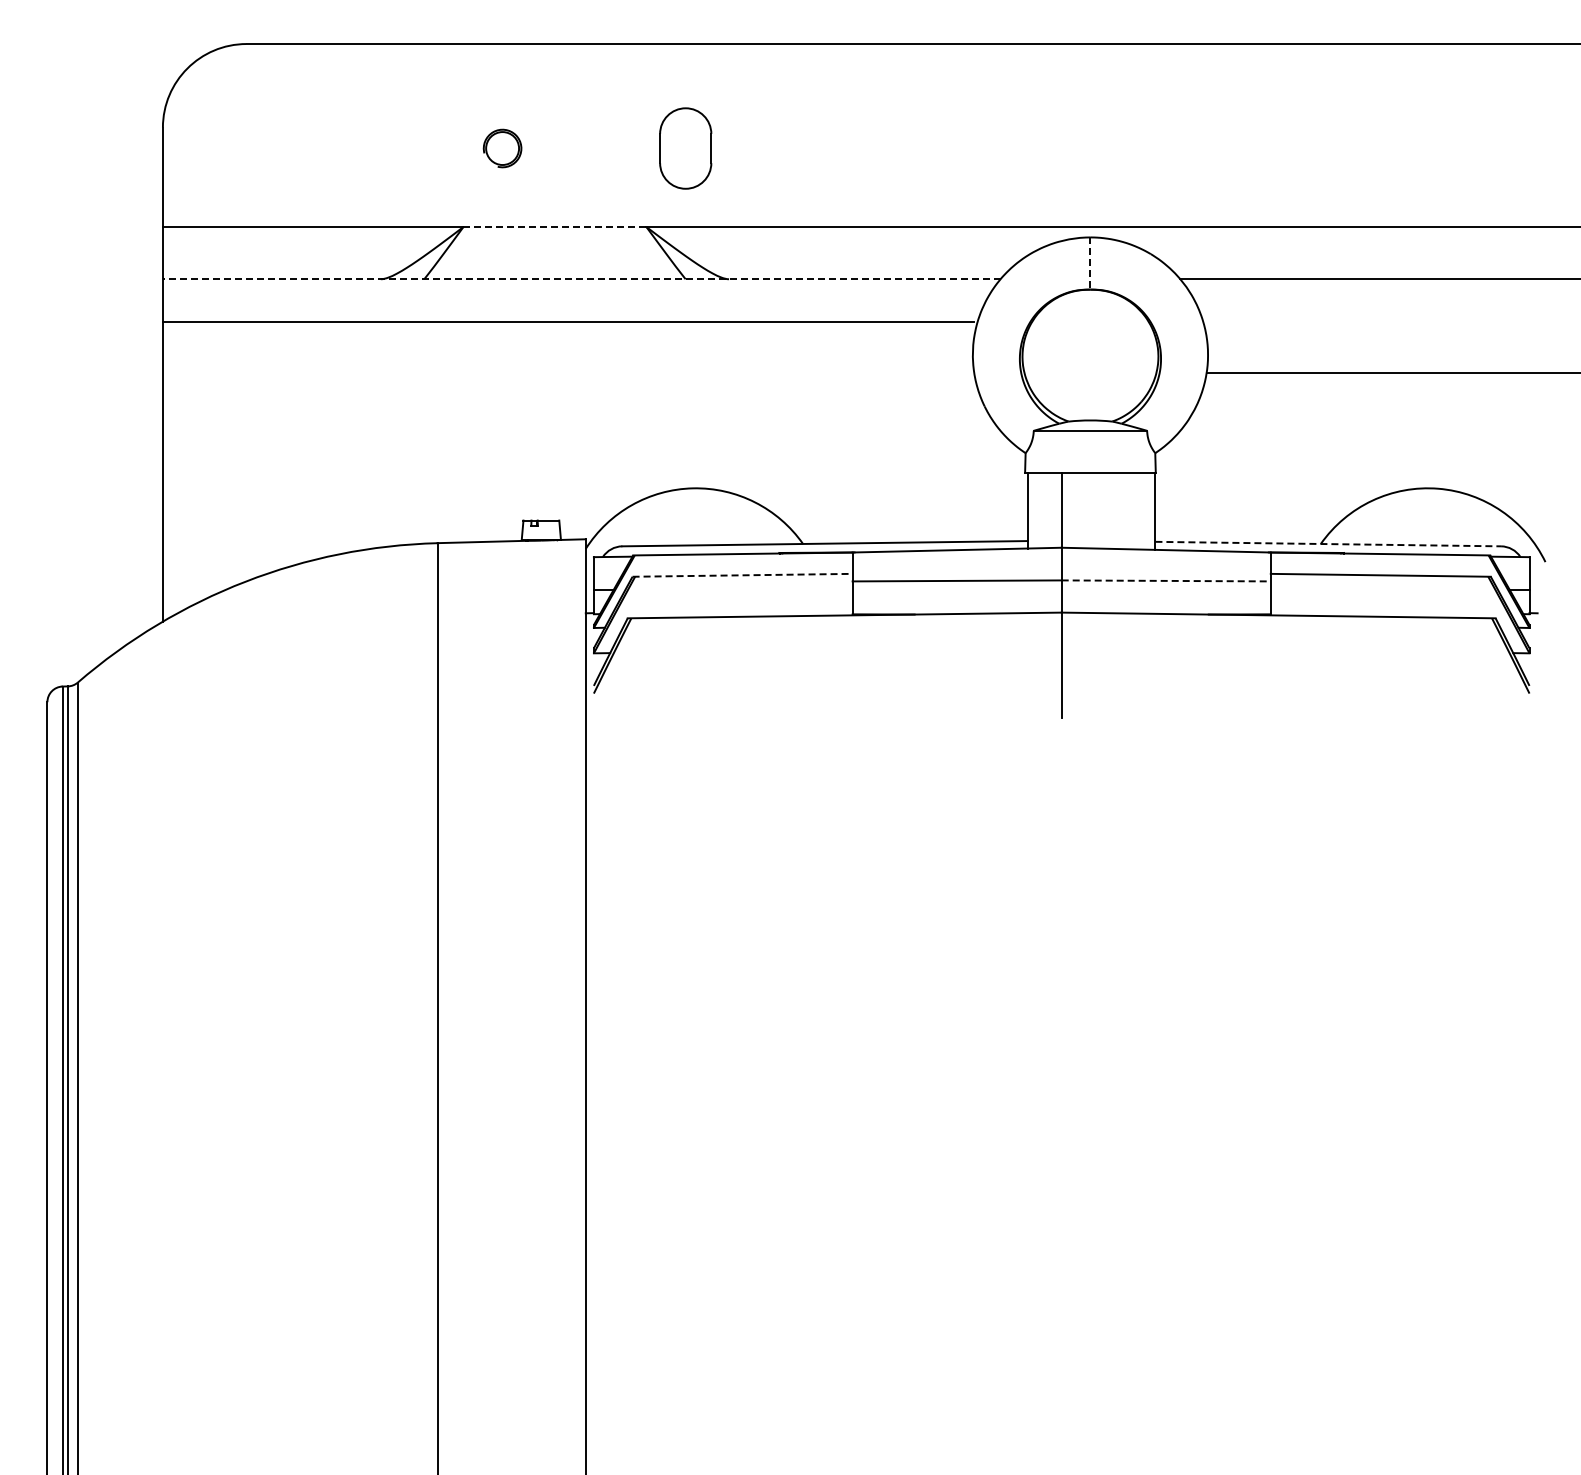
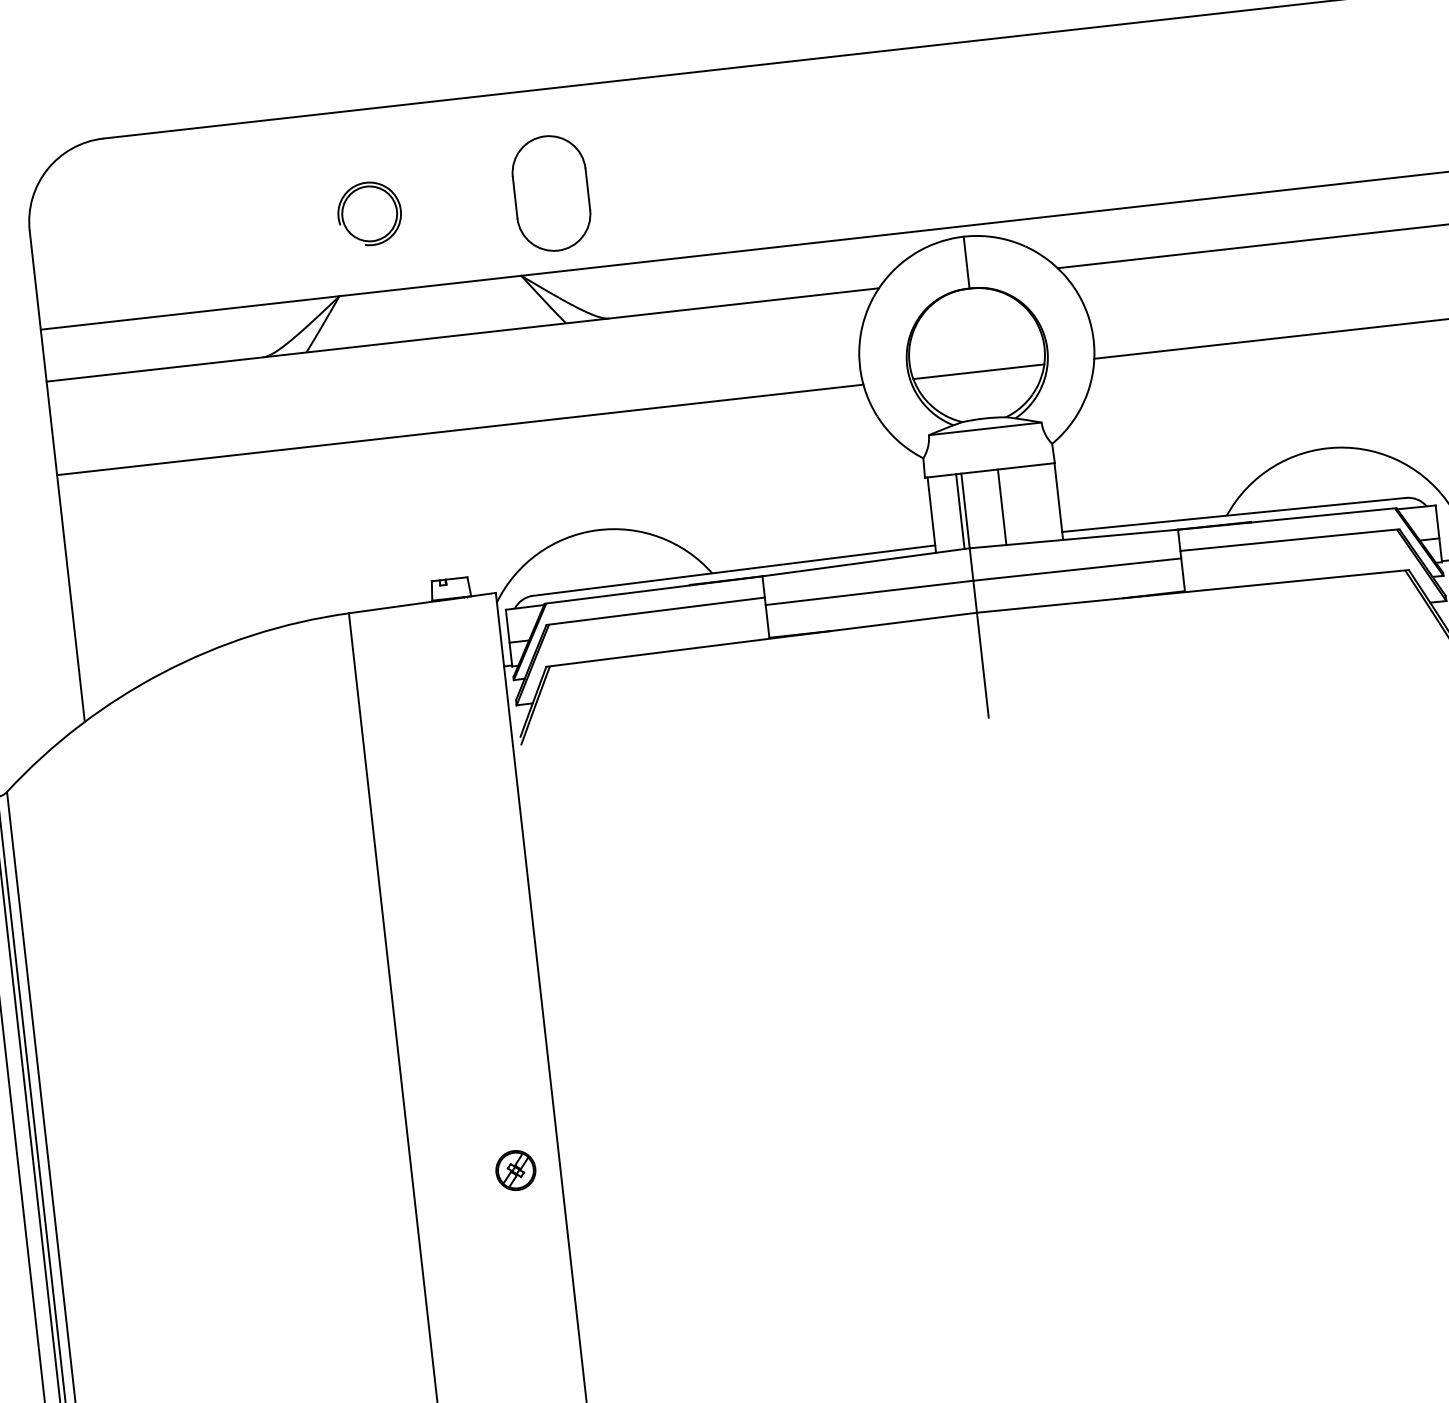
part: (502, 148) -> (369, 213), size x1.67
part: (685, 148) -> (551, 193), size x1.43
line: (554, 226) -> (429, 285), dashed -> solid
line: (1090, 264) -> (966, 263), dashed -> solid
line: (581, 279) -> (462, 335), dashed -> solid
line: (568, 322) -> (460, 430), moved
line: (1090, 373) -> (978, 371), added
line: (1056, 509) -> (960, 510), added
line: (1098, 510) -> (1002, 507), added
line: (1328, 544) -> (1234, 515), dashed -> solid
line: (743, 575) -> (656, 611), dashed -> solid
line: (1166, 580) -> (1077, 569), dashed -> solid
part: (540, 1115) -> (515, 1170), added

